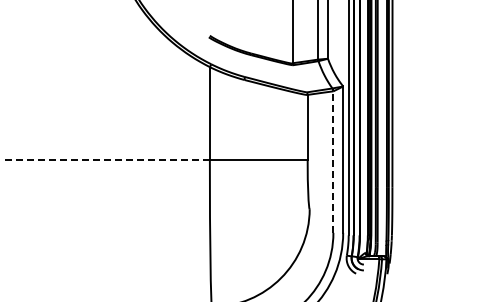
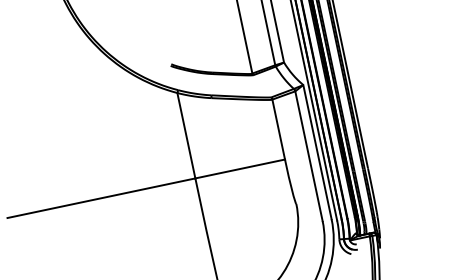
line: (106, 160) -> (100, 198), dashed -> solid
line: (333, 162) -> (309, 156), dashed -> solid

